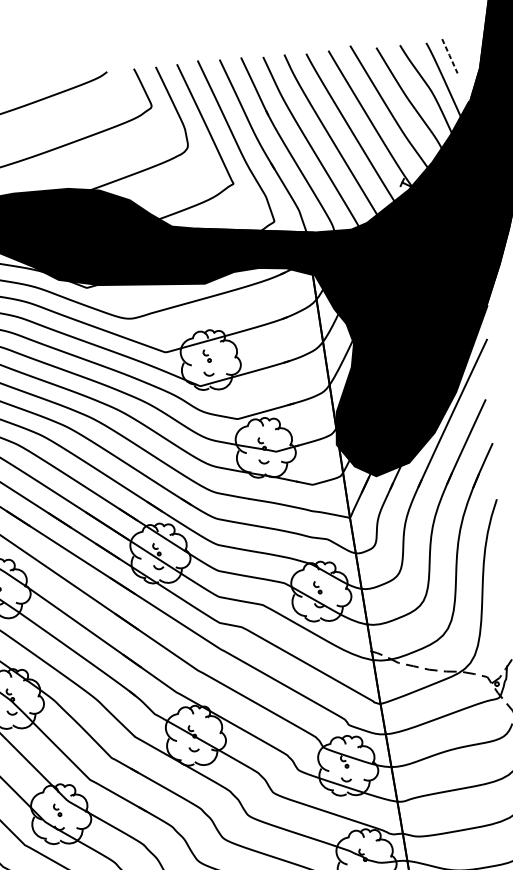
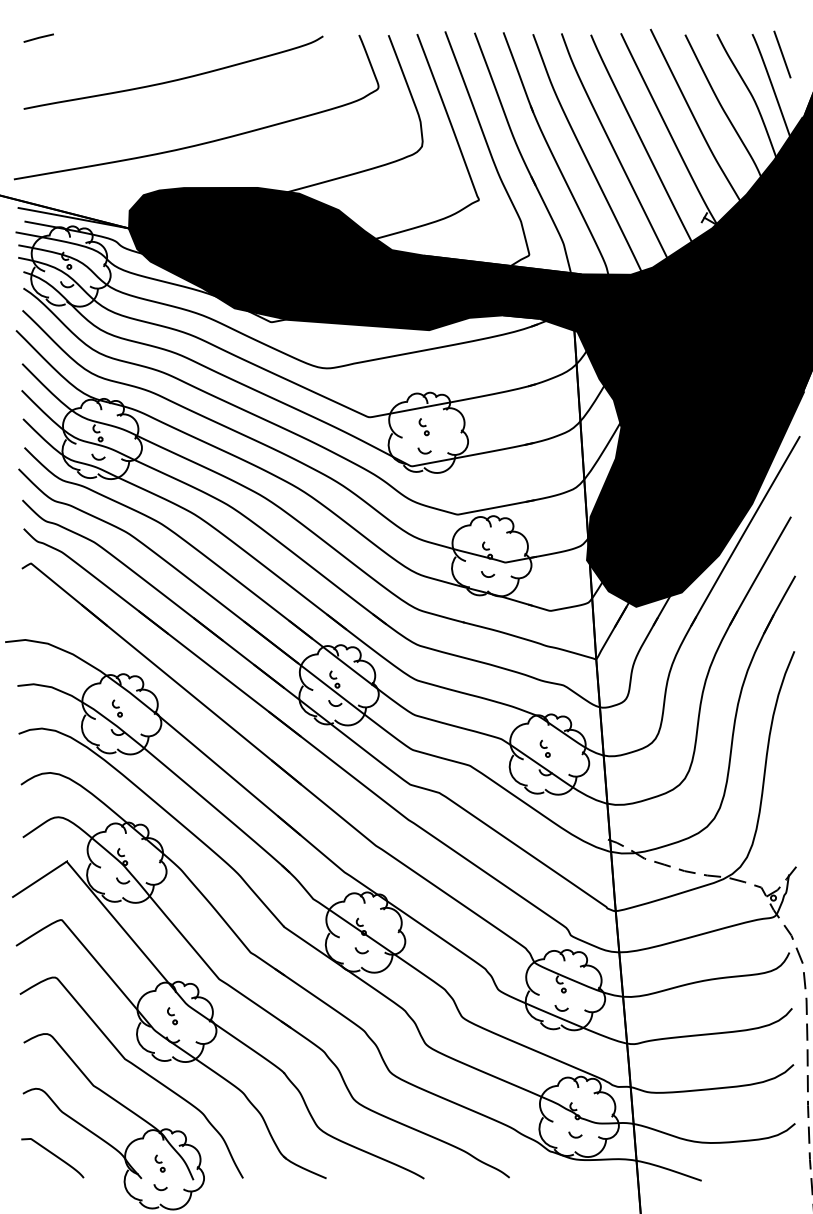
line: (449, 56) -> (782, 54), dashed -> solid

